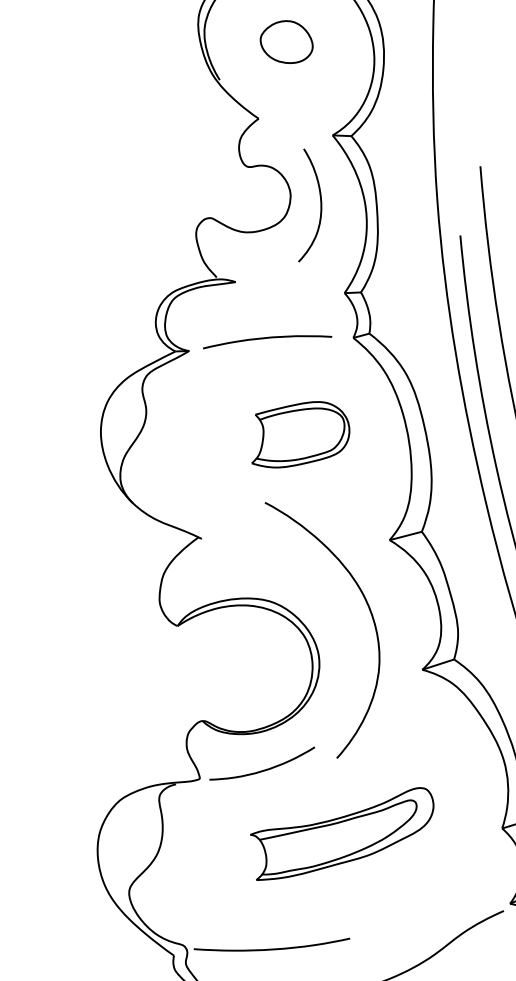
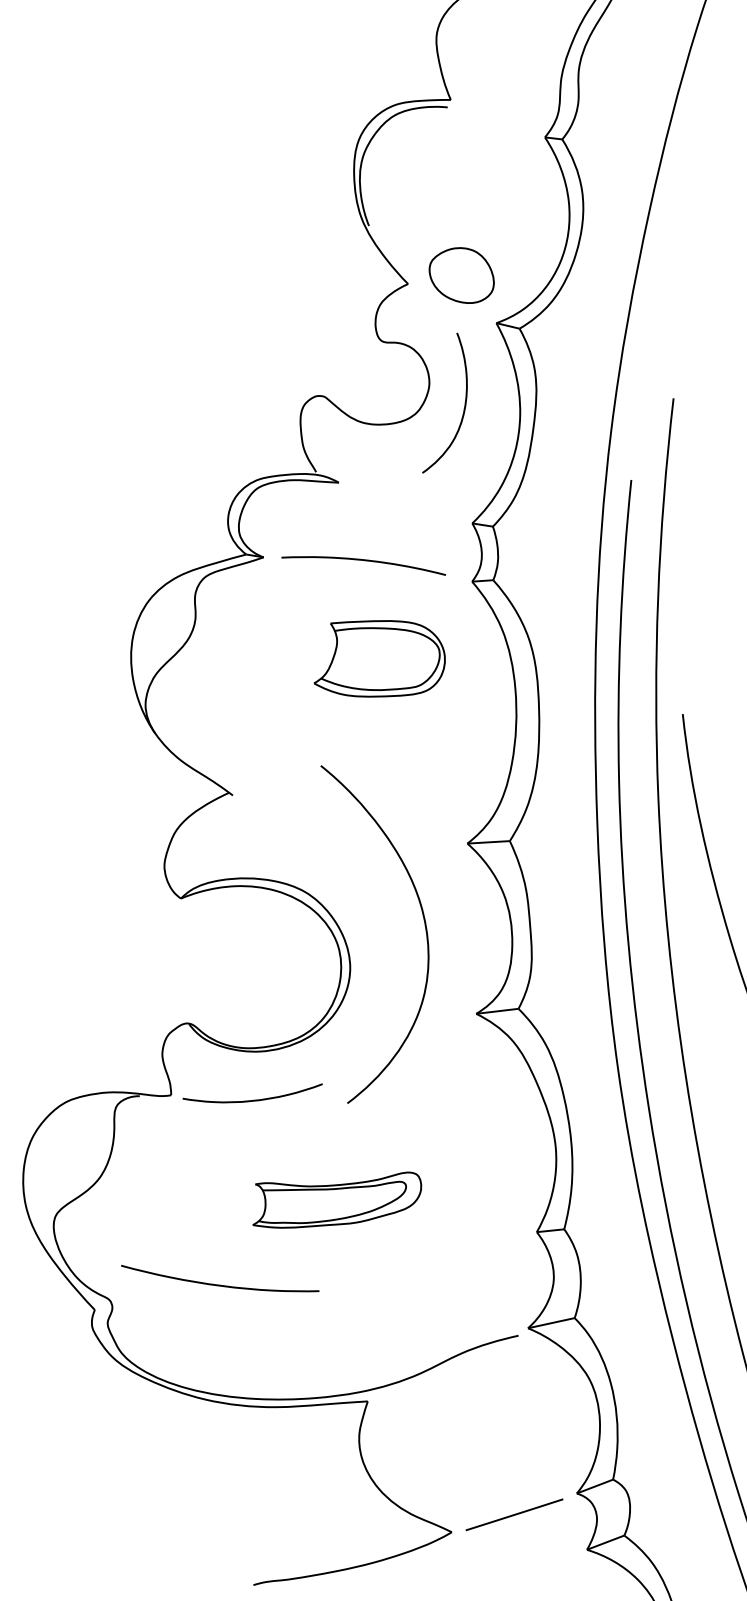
part: (286, 42) -> (461, 275), moved
part: (298, 434) -> (379, 658), moved
part: (343, 833) -> (337, 1199), size x0.7
curve: (273, 948) -> (220, 1284), moved

